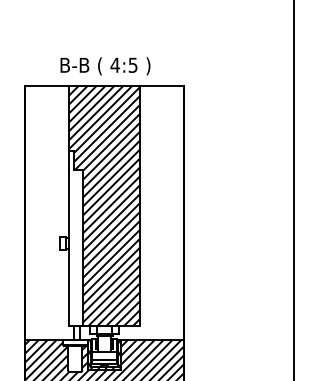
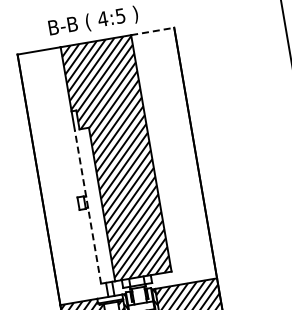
line: (162, 85) -> (152, 30), solid -> dashed
line: (68, 247) -> (87, 206), solid -> dashed

